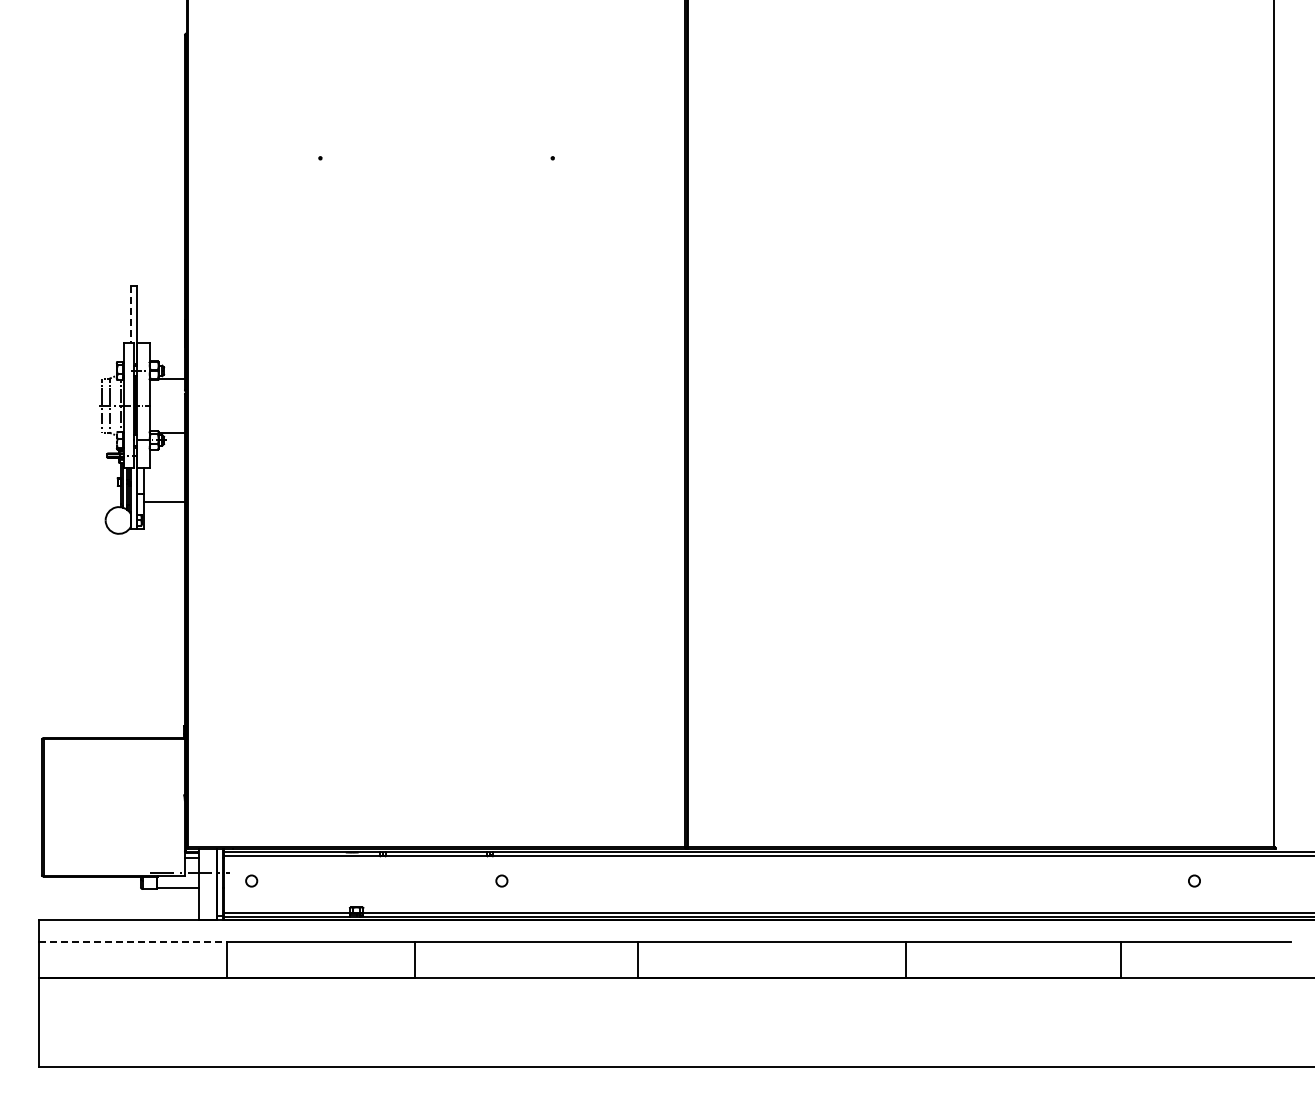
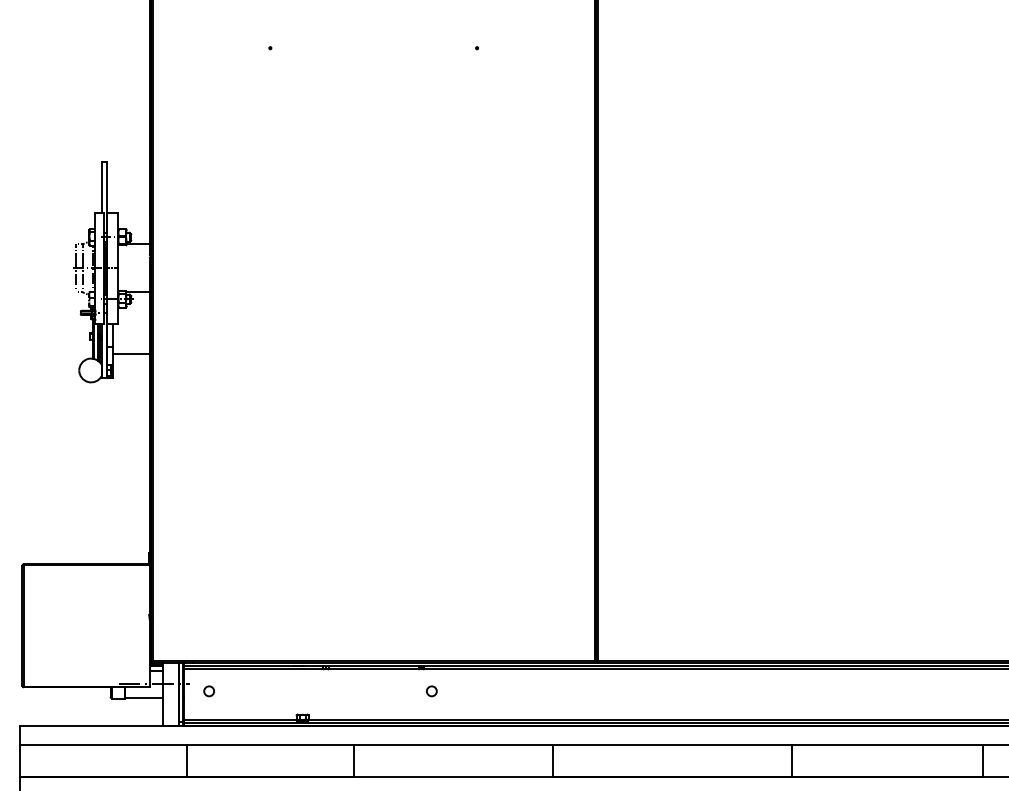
line: (131, 314) -> (102, 187), dashed -> solid
line: (133, 941) -> (104, 745), dashed -> solid

